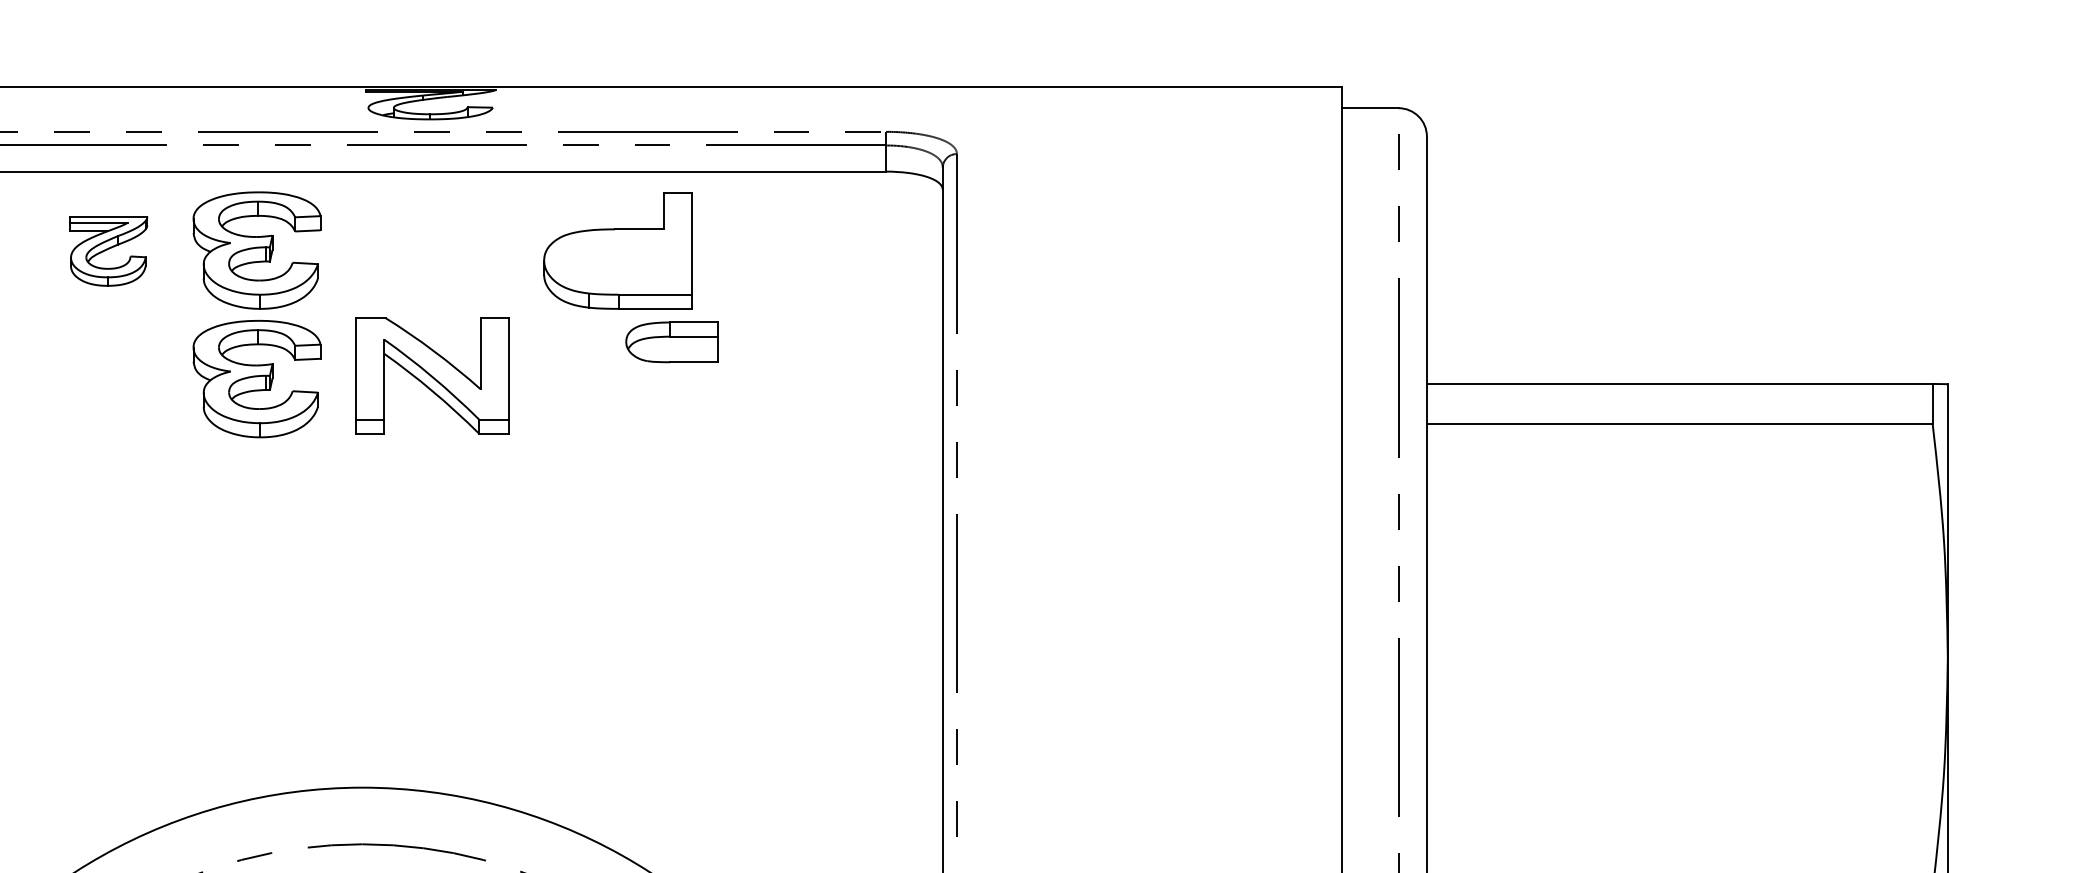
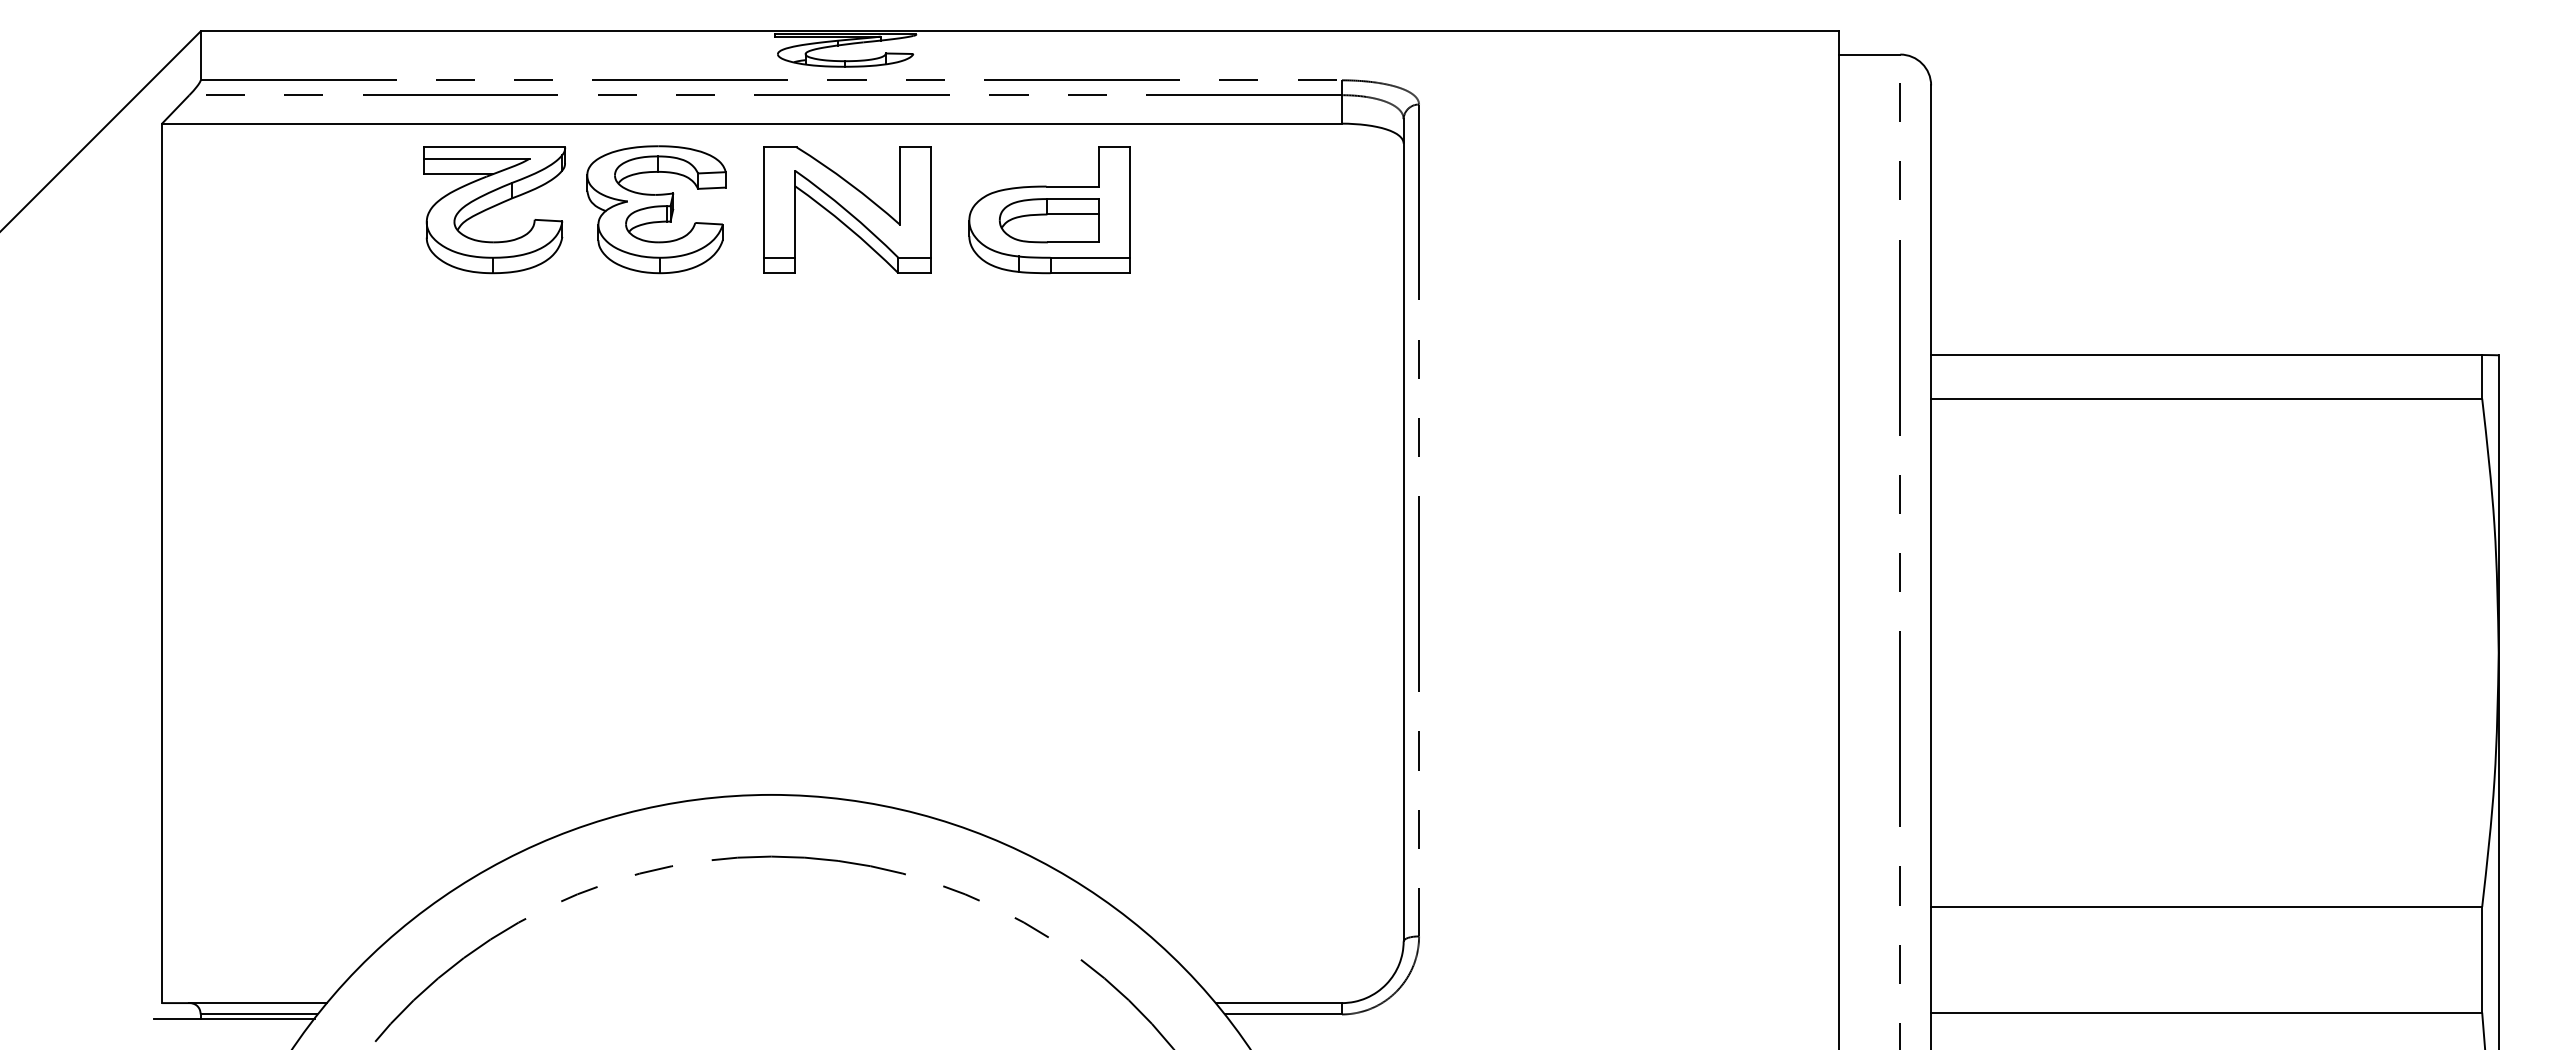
part: (108, 251) -> (494, 210), size x1.67
part: (670, 342) -> (1048, 220), moved
part: (432, 375) -> (847, 209), moved
part: (257, 378) -> (656, 349), removed

